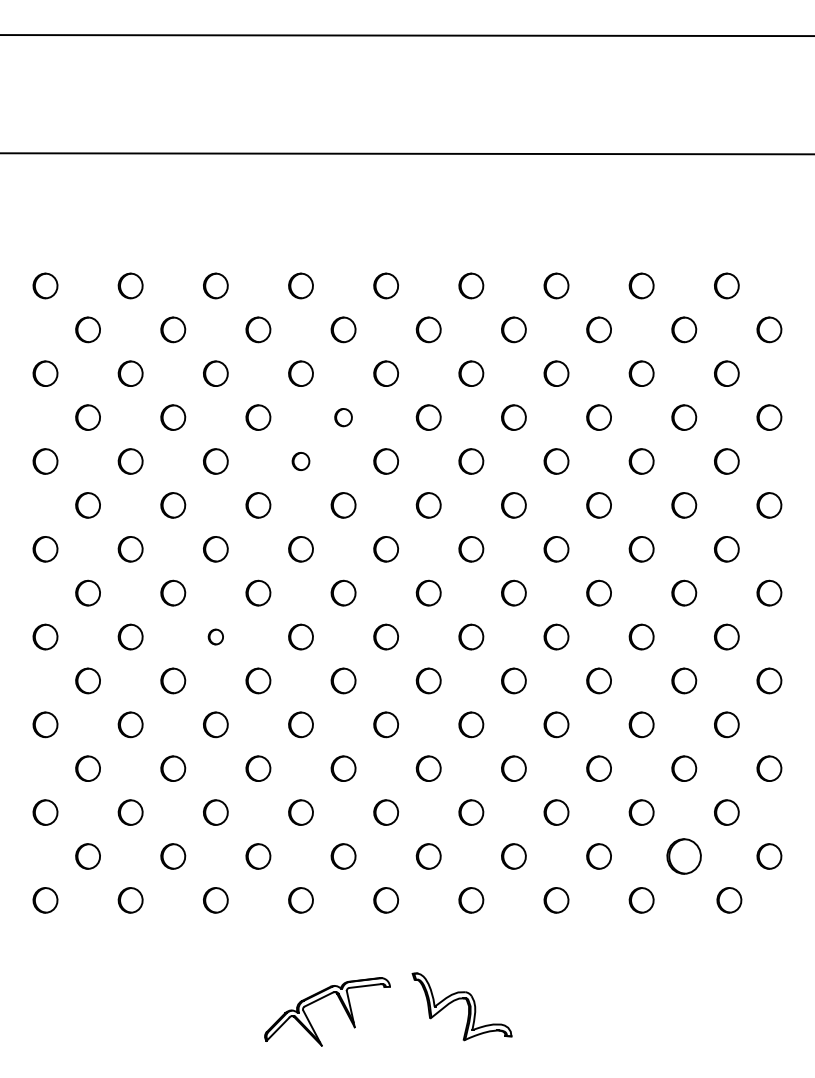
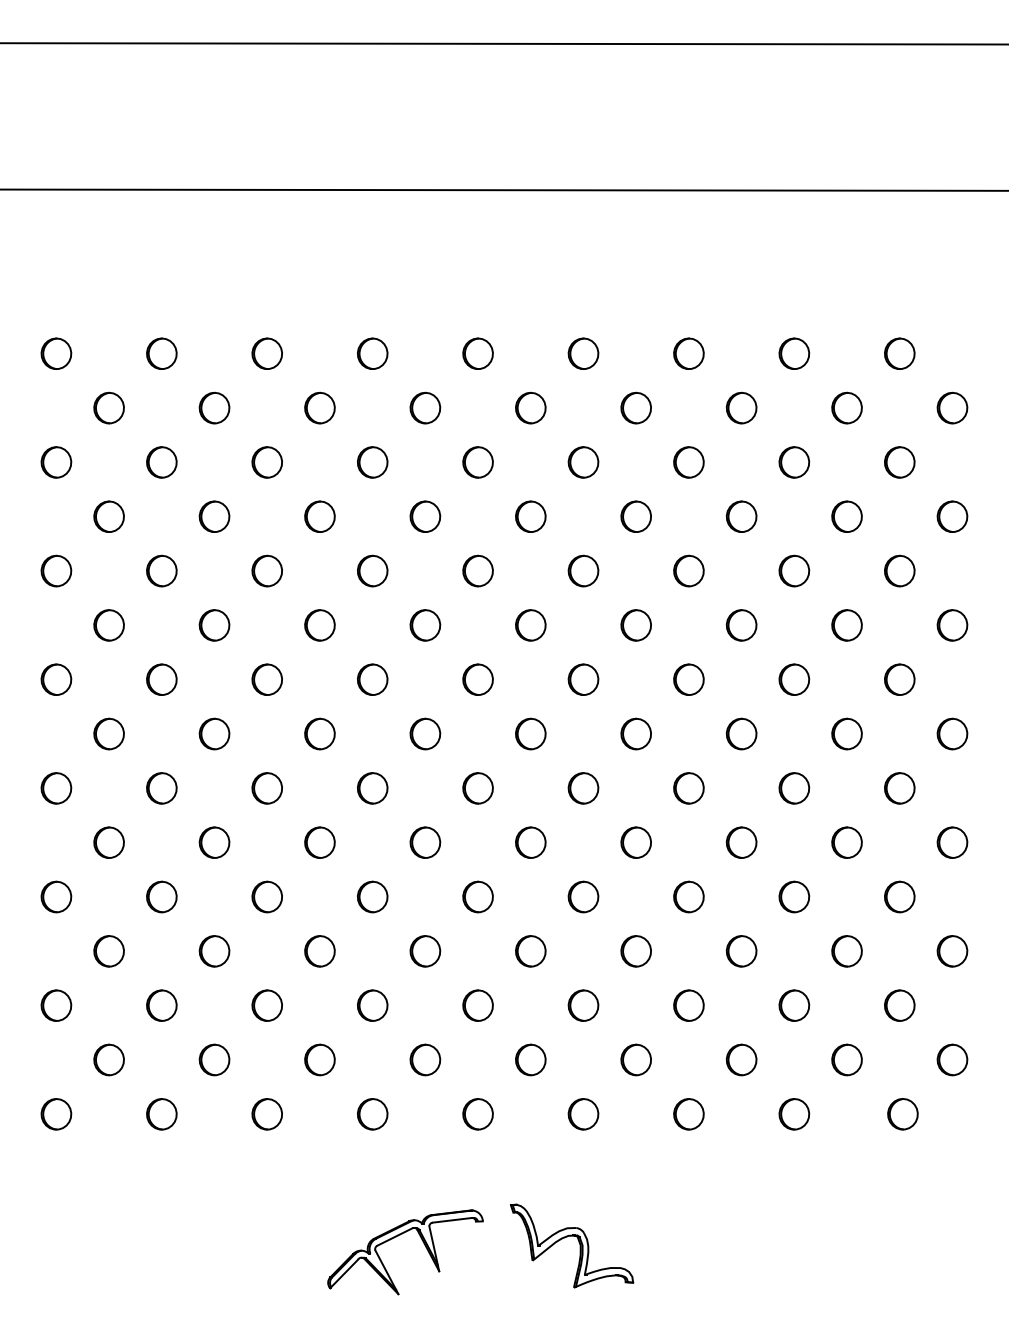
part: (343, 417) -> (425, 516), size x1.43
part: (300, 461) -> (372, 571), size x1.43
part: (215, 636) -> (266, 787), size x1.67
part: (684, 856) -> (847, 1060), size x0.71

